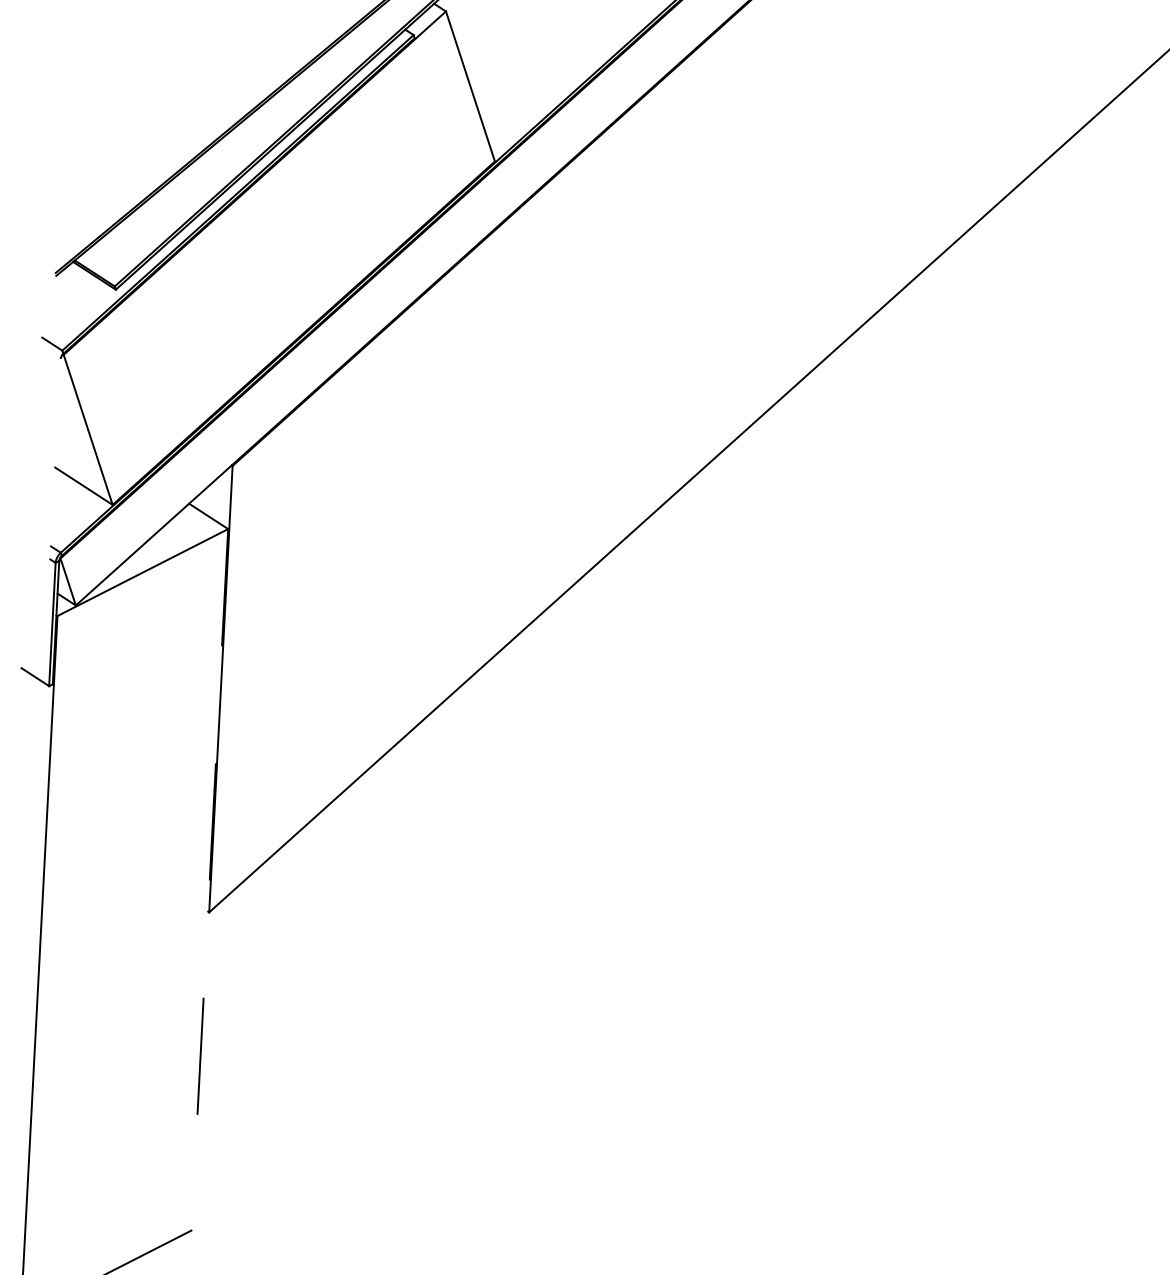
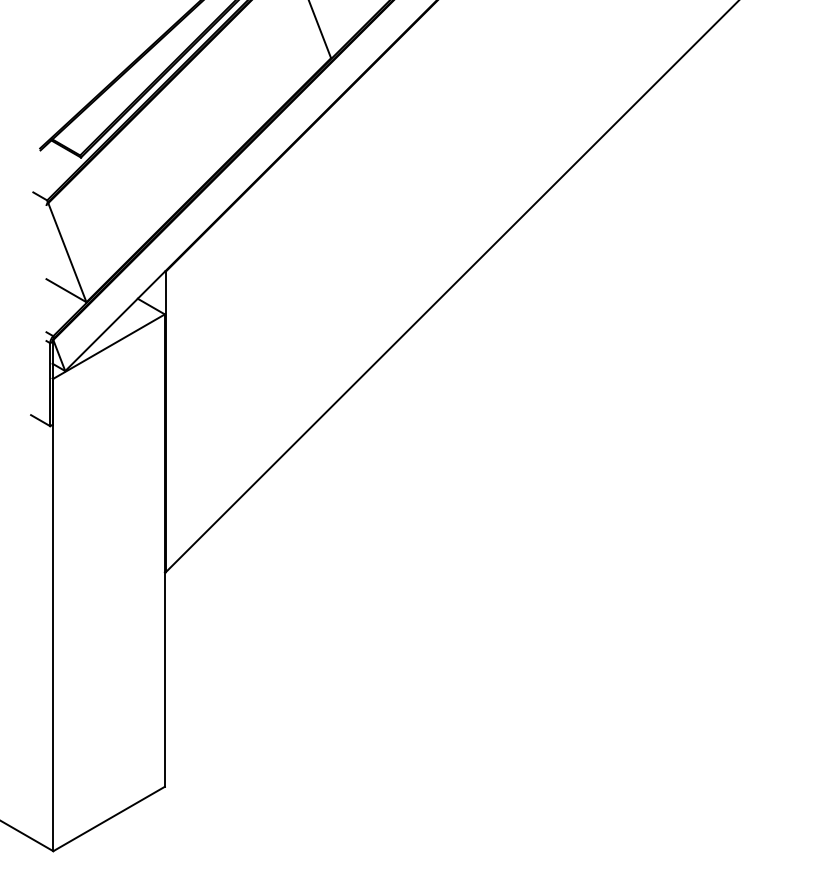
line: (209, 881) -> (164, 551), dashed -> solid

